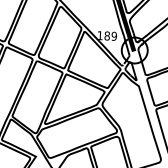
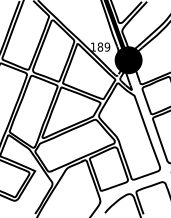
fill: (134, 50) -> (128, 60), added

